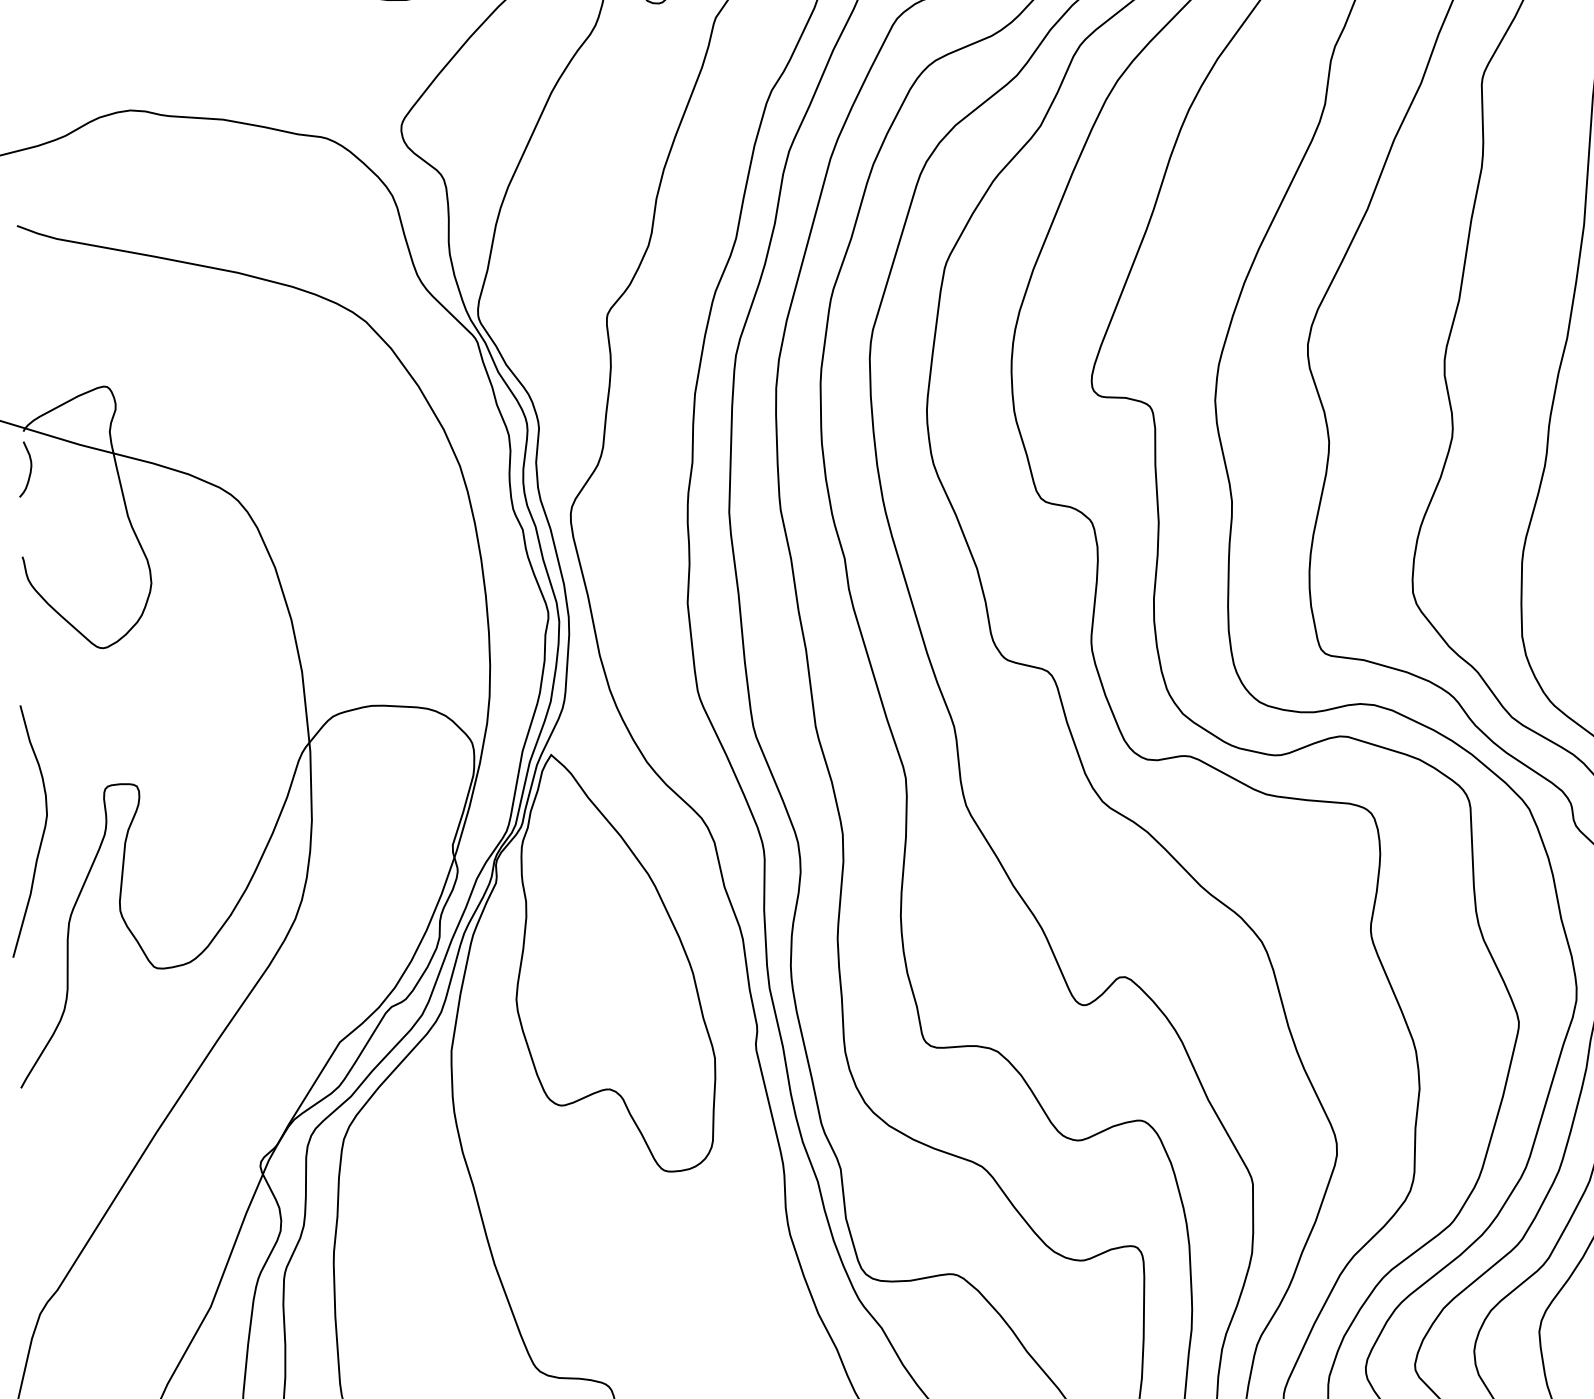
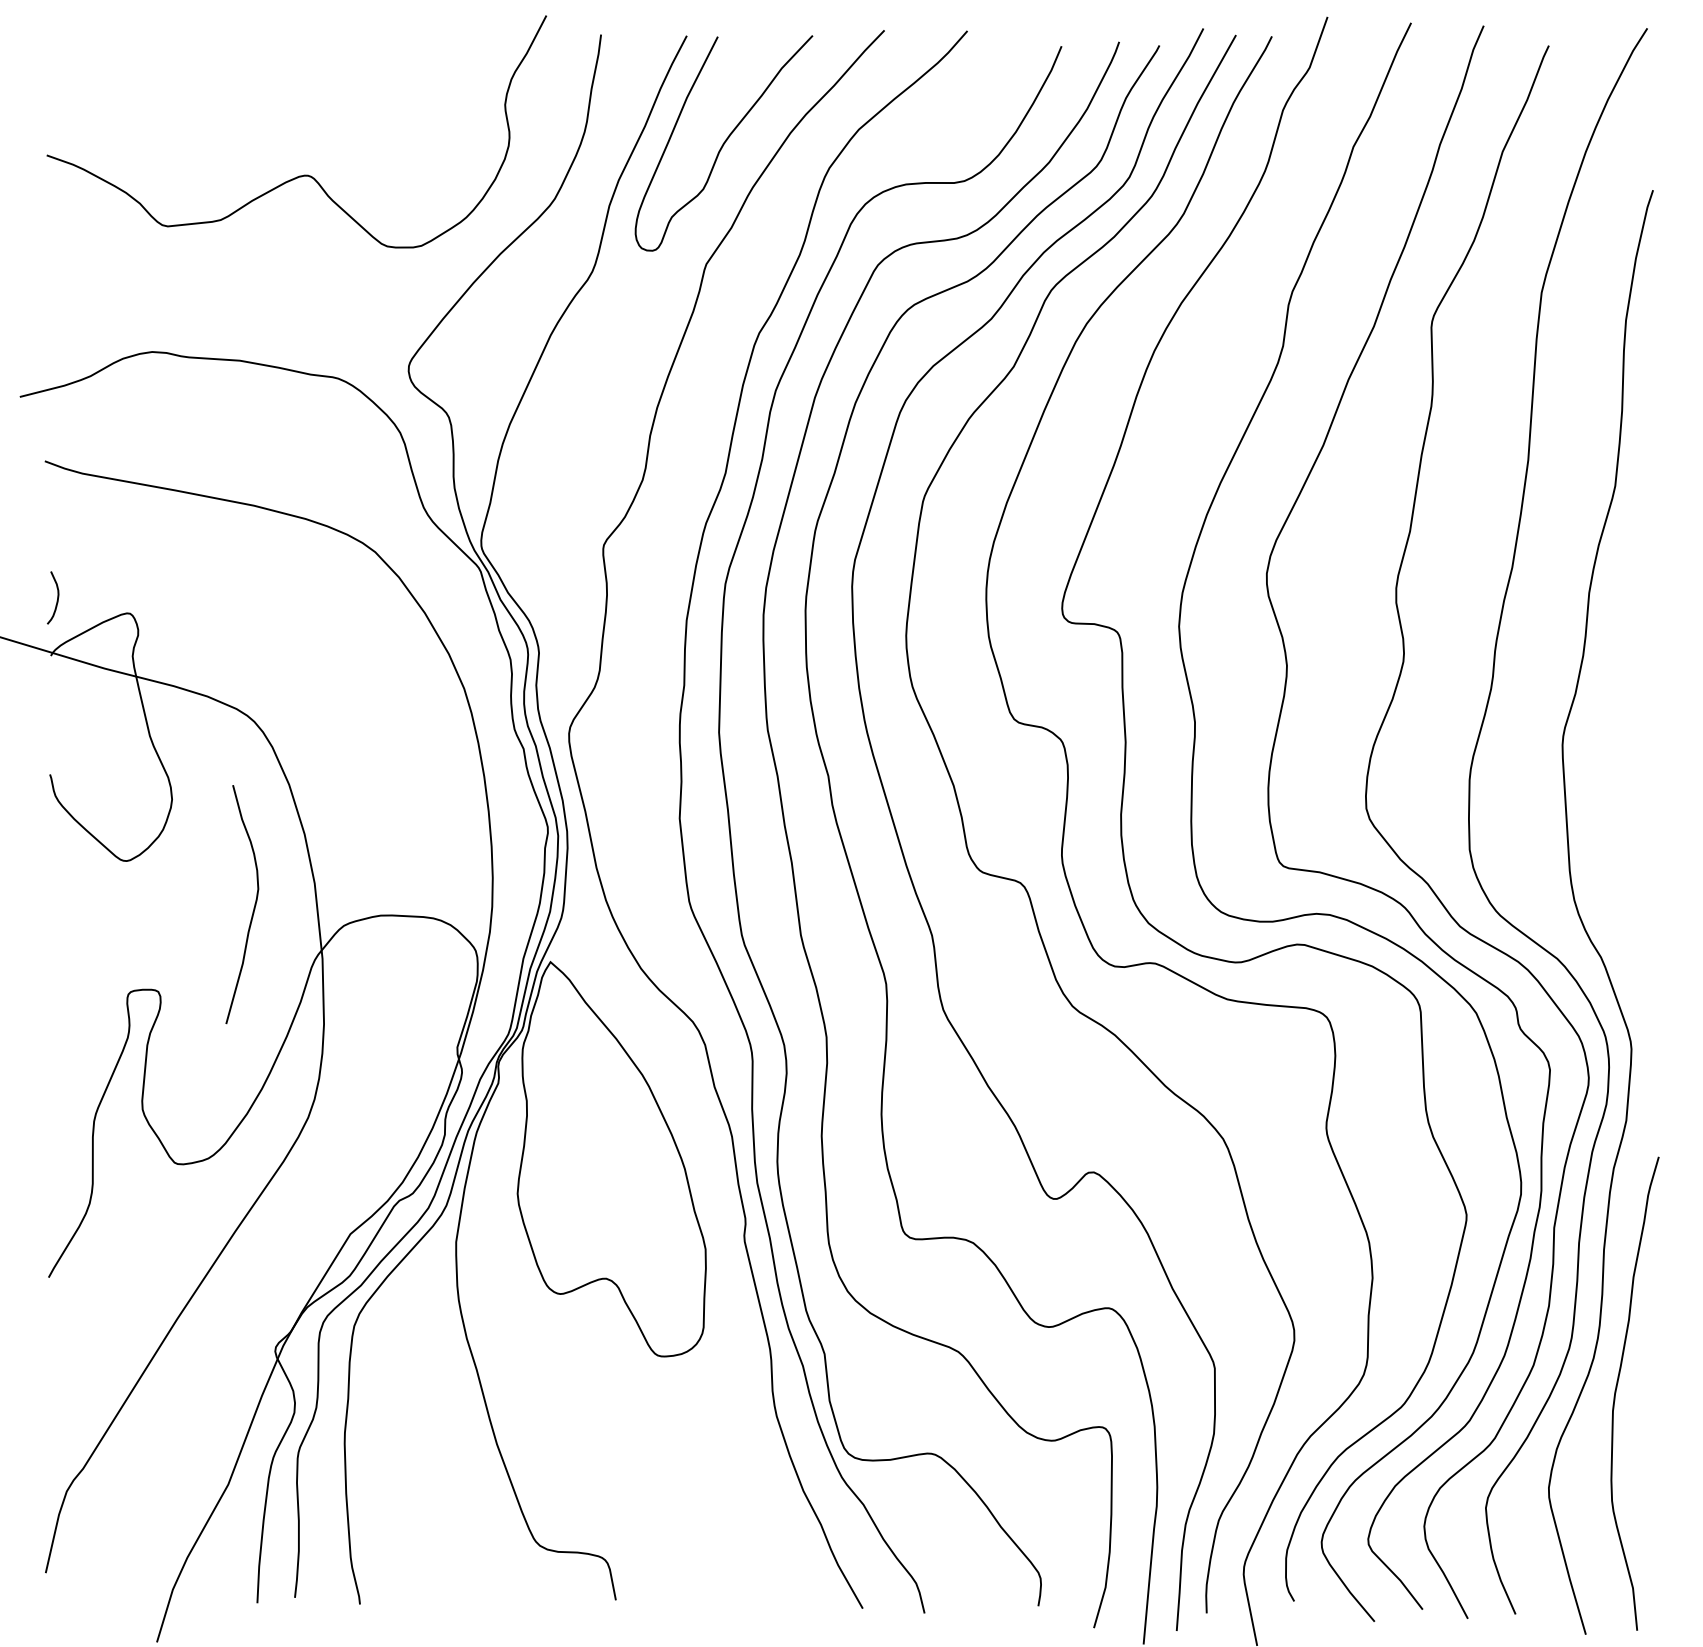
curve: (30, 469) -> (57, 597), moved
curve: (41, 834) -> (253, 907), moved

